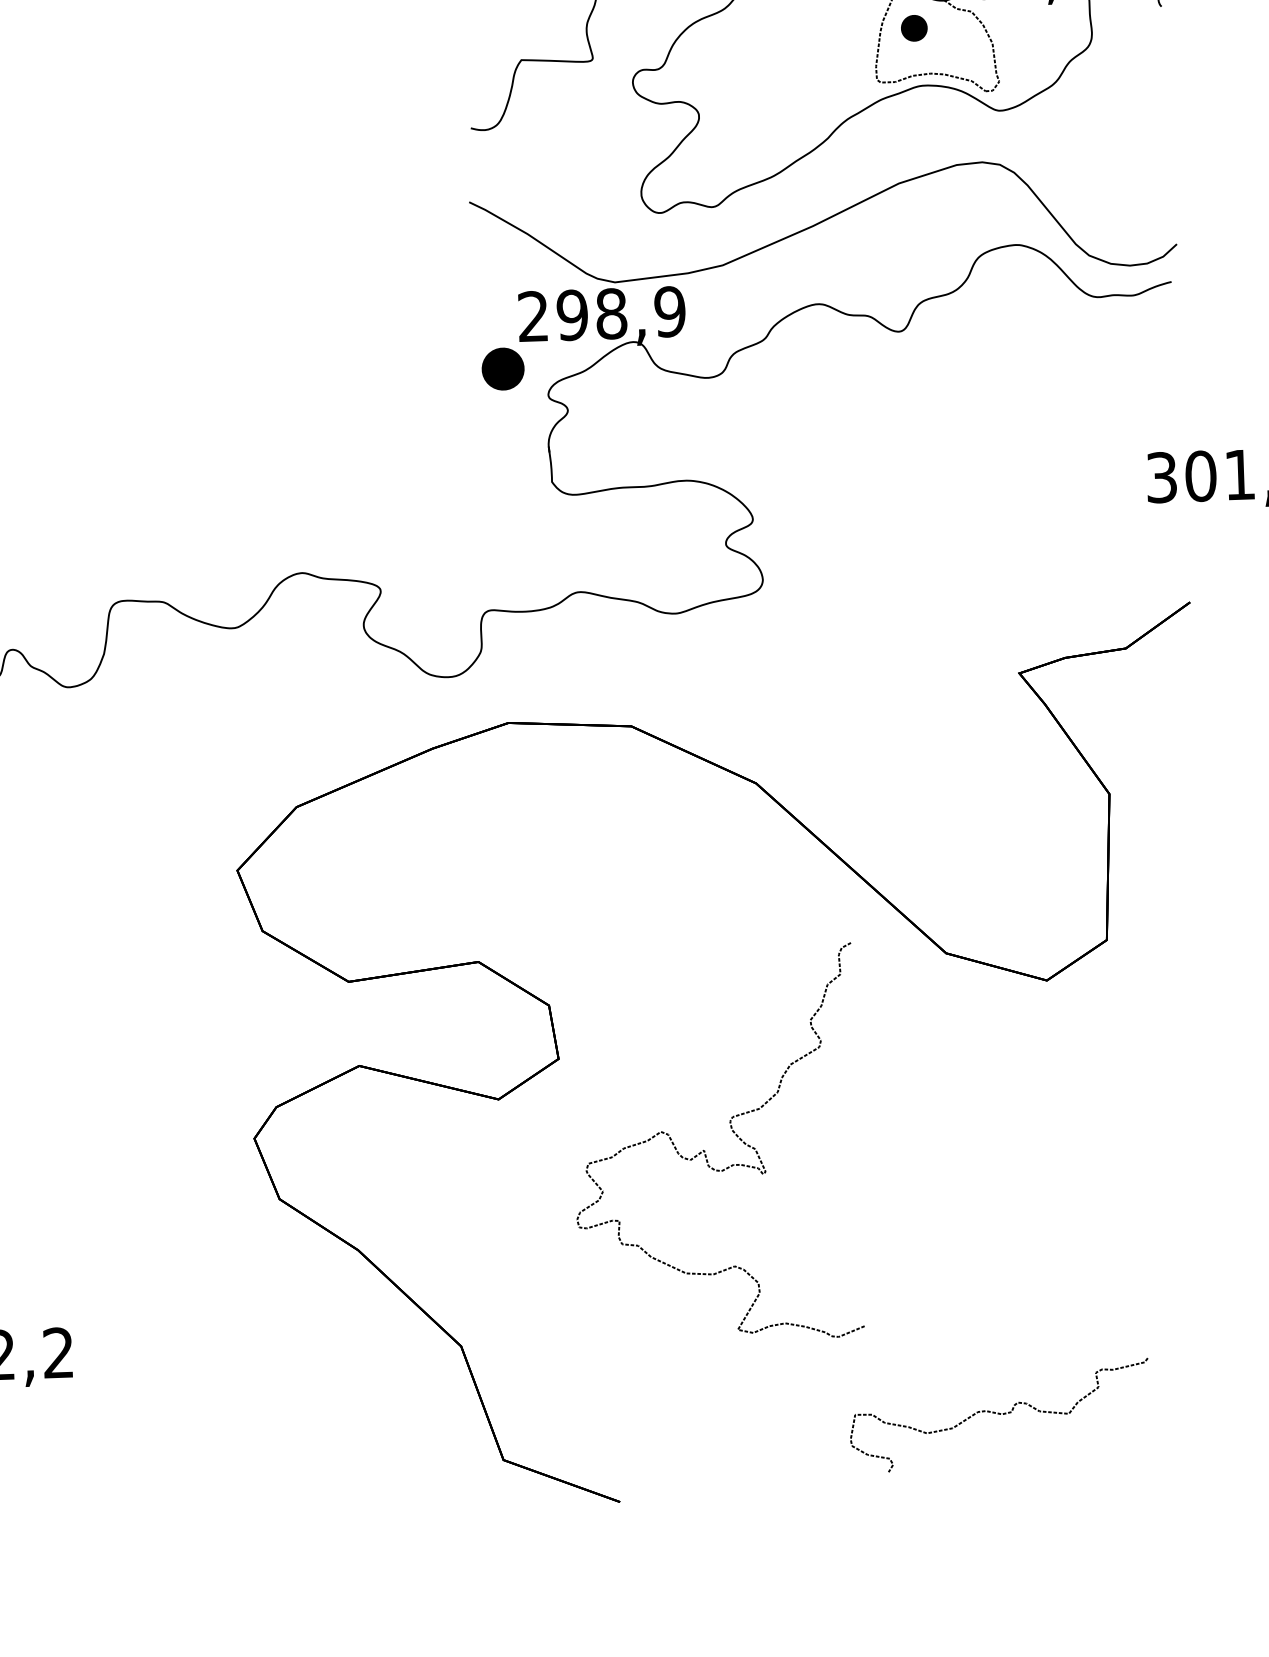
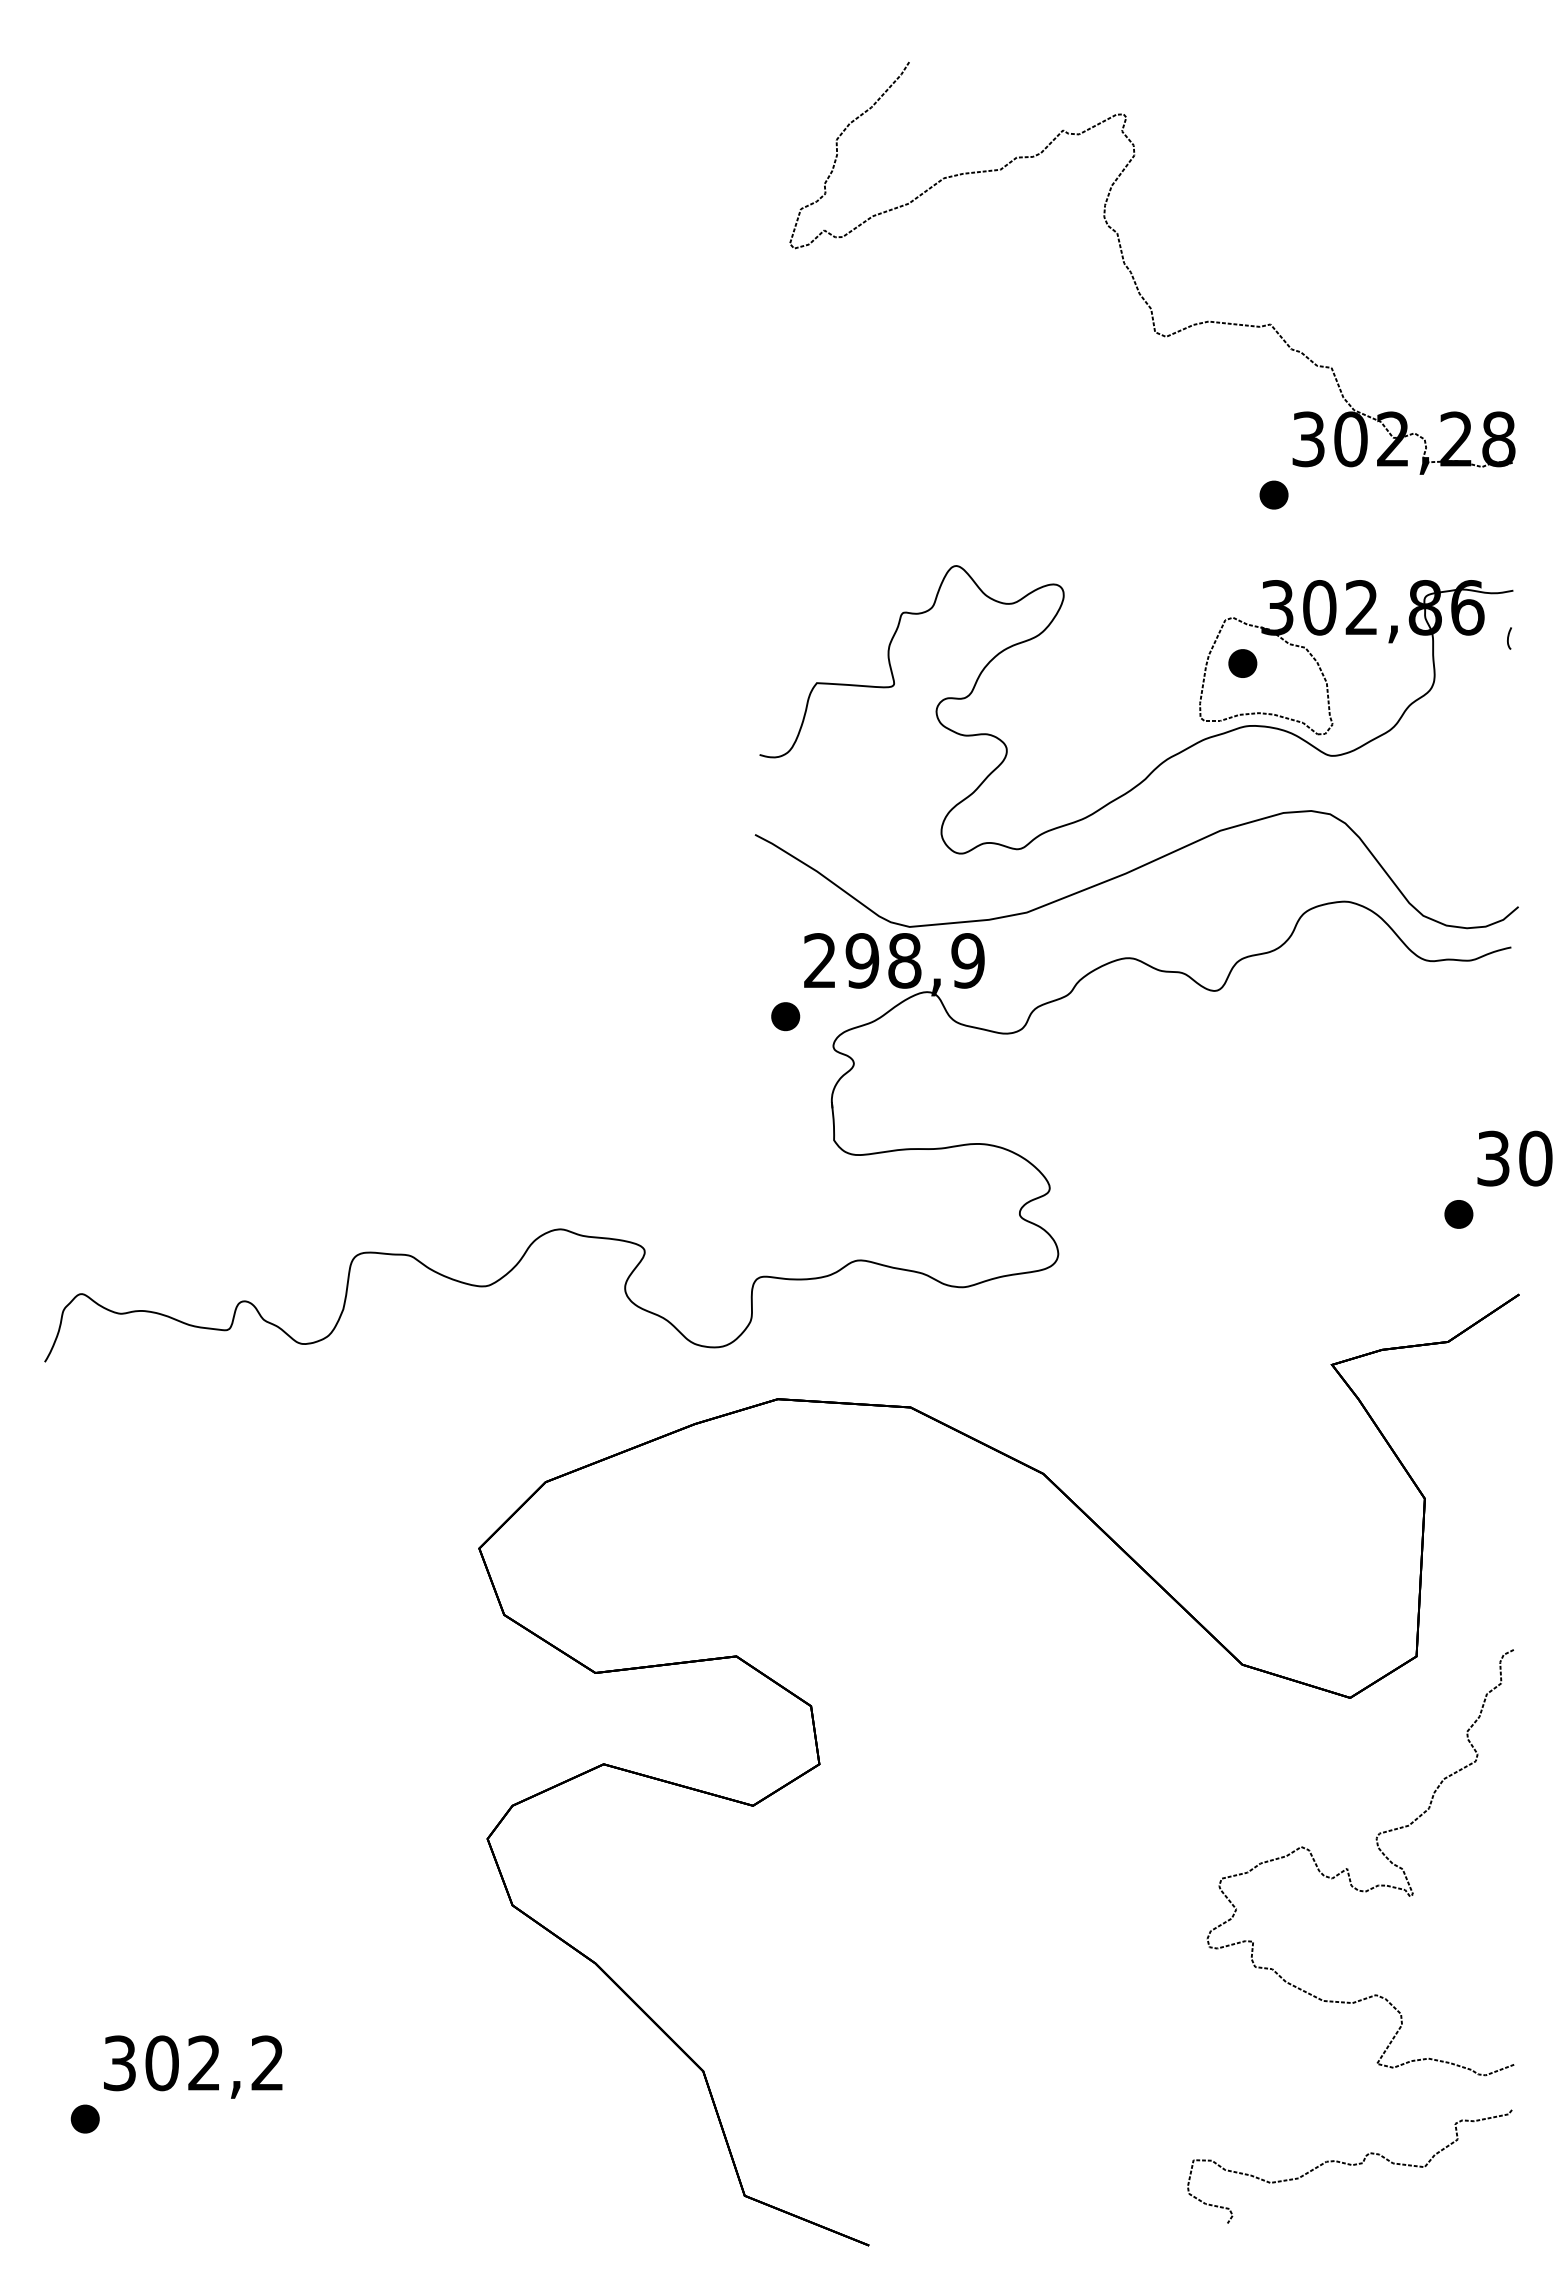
part: (503, 369) -> (785, 1016), size x0.62
part: (1131, 530) -> (1458, 1214), added
curve: (705, 1150) -> (1348, 1868), moved
curve: (999, 1414) -> (1349, 2165), moved

